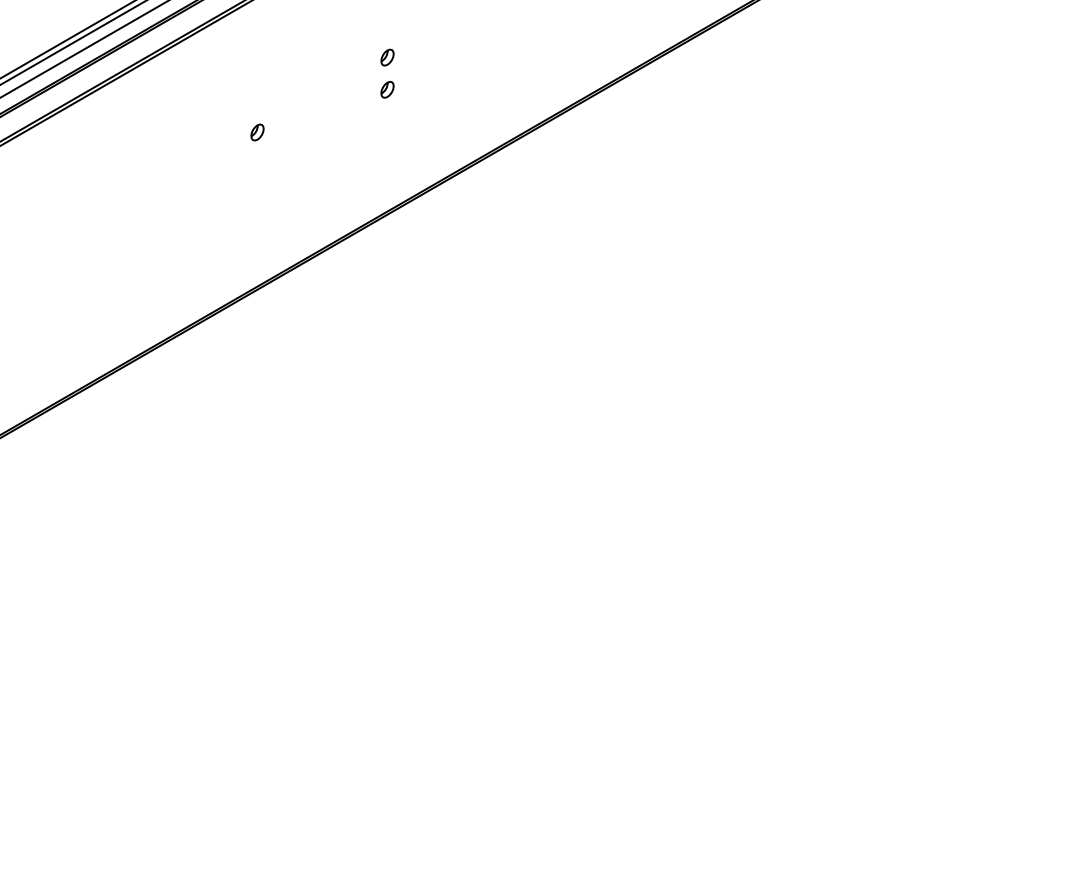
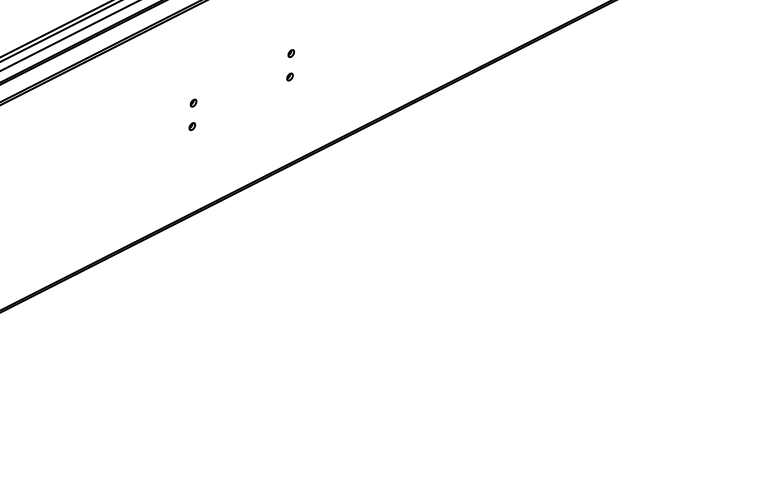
part: (387, 57) -> (291, 53), size x0.62
part: (387, 89) -> (290, 76), size x0.62
part: (257, 132) -> (193, 103), size x0.62
part: (257, 164) -> (192, 126), added

